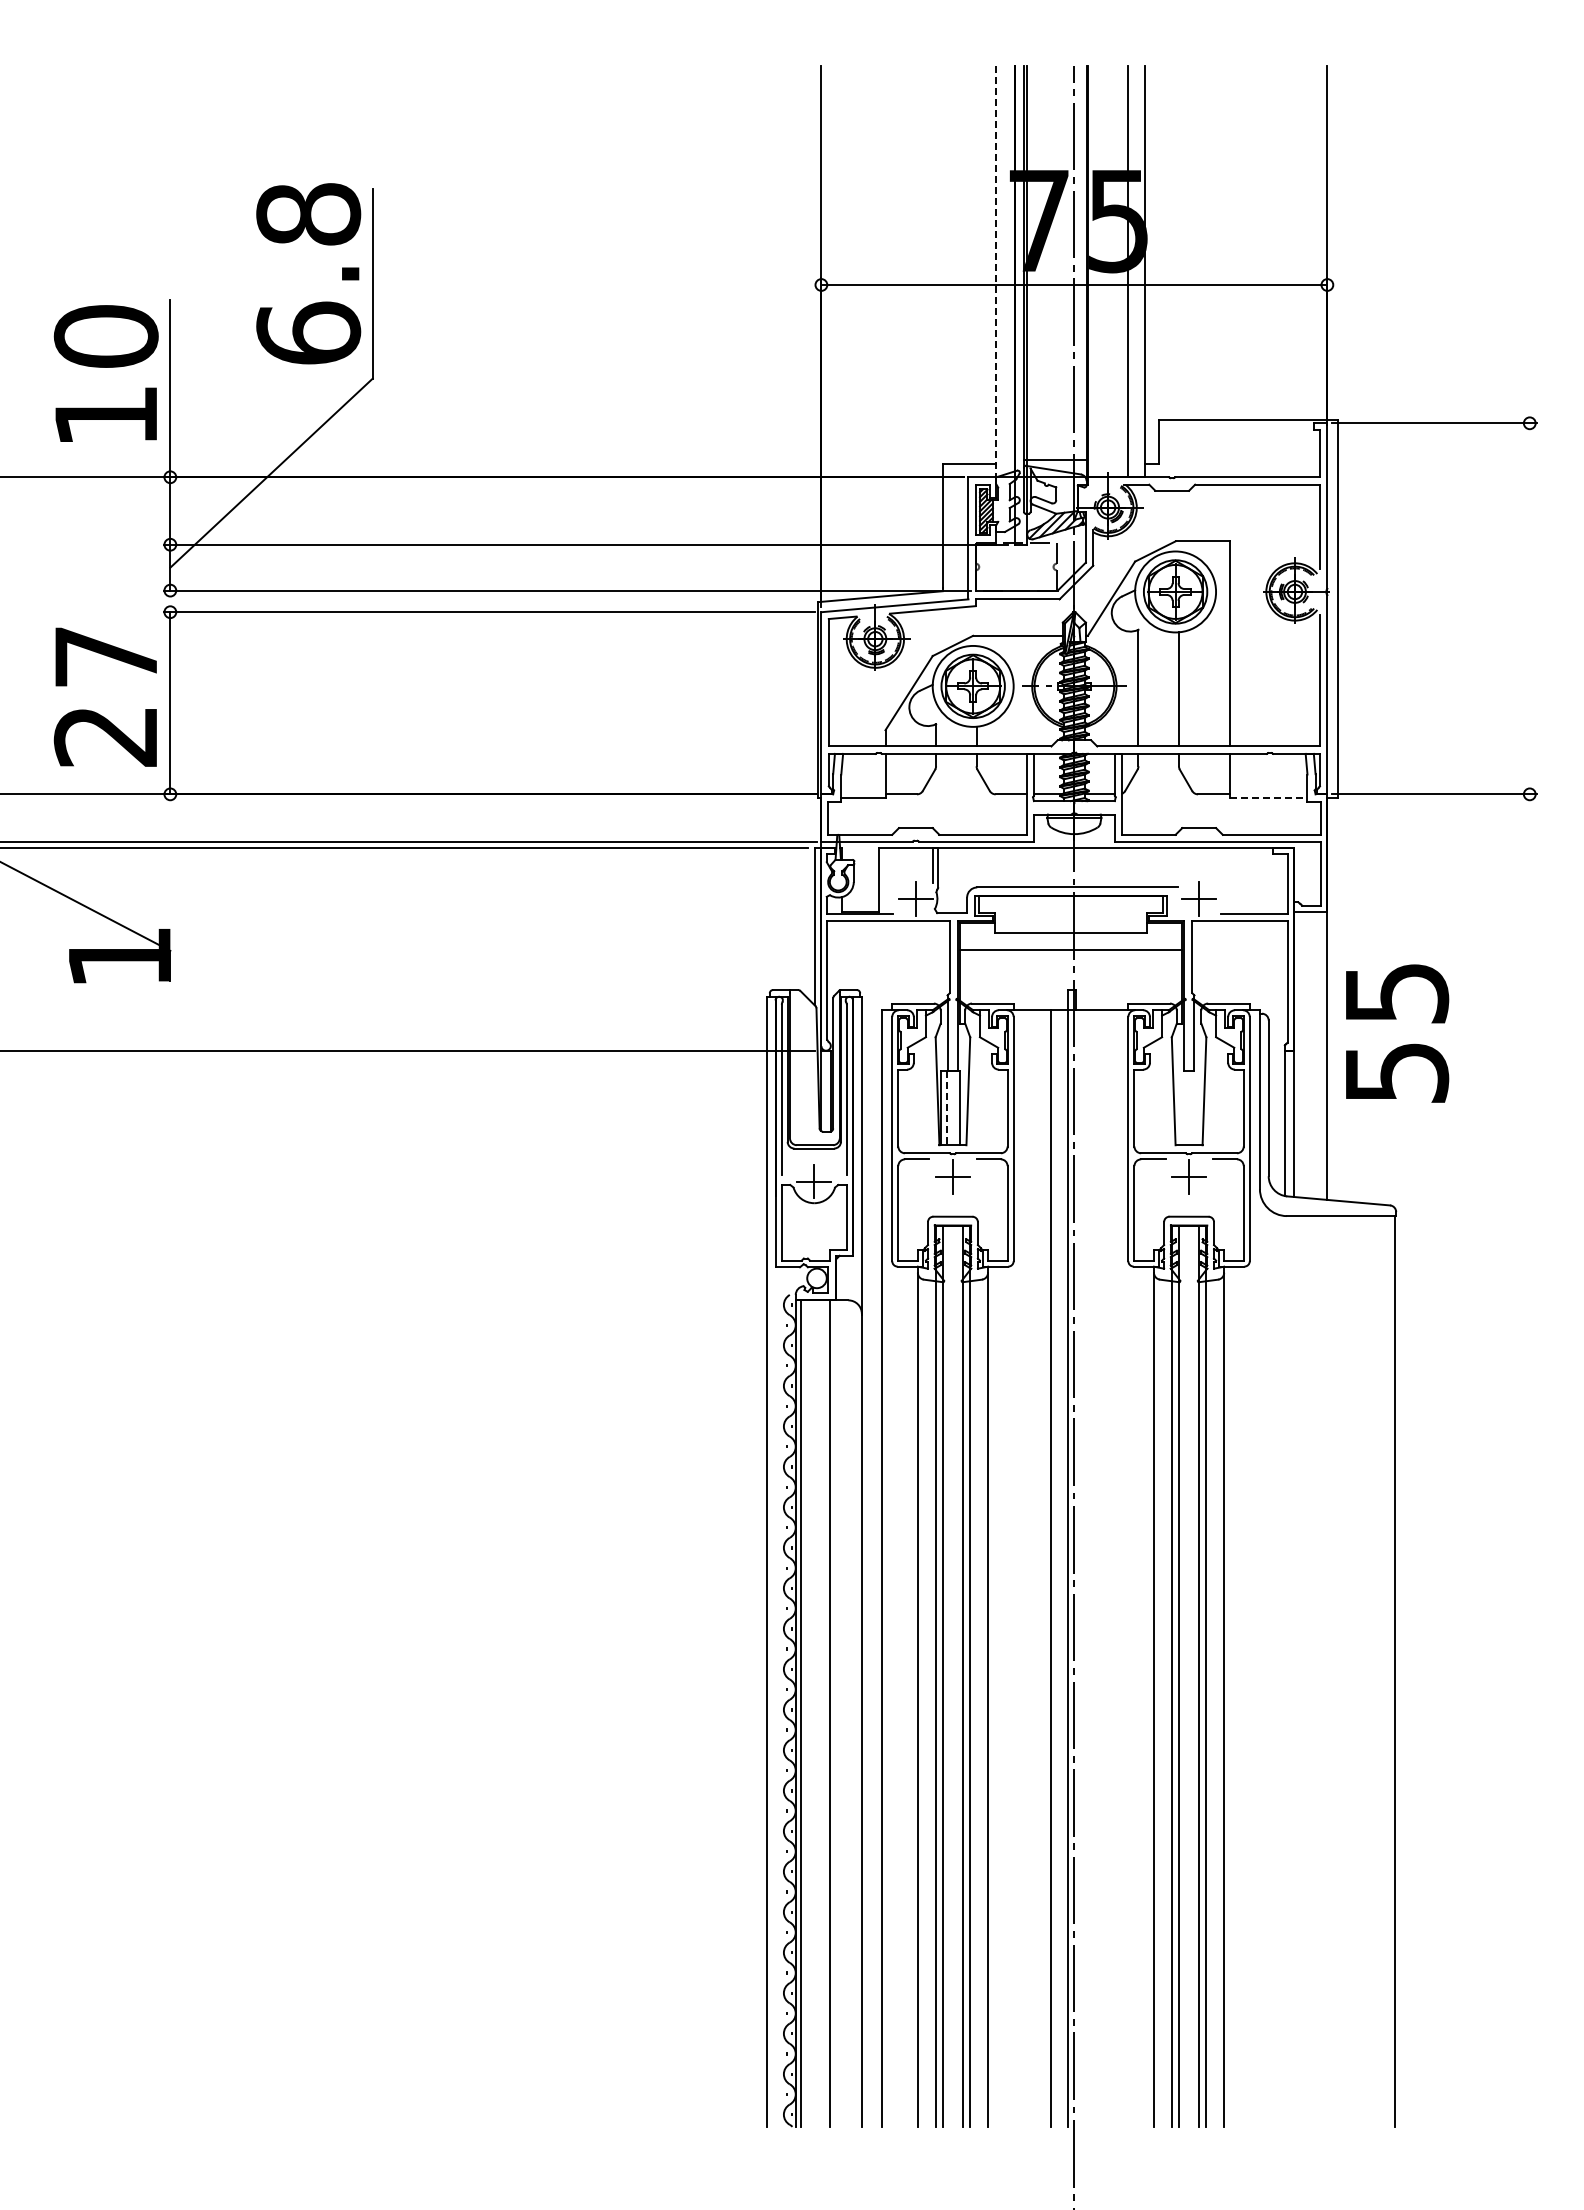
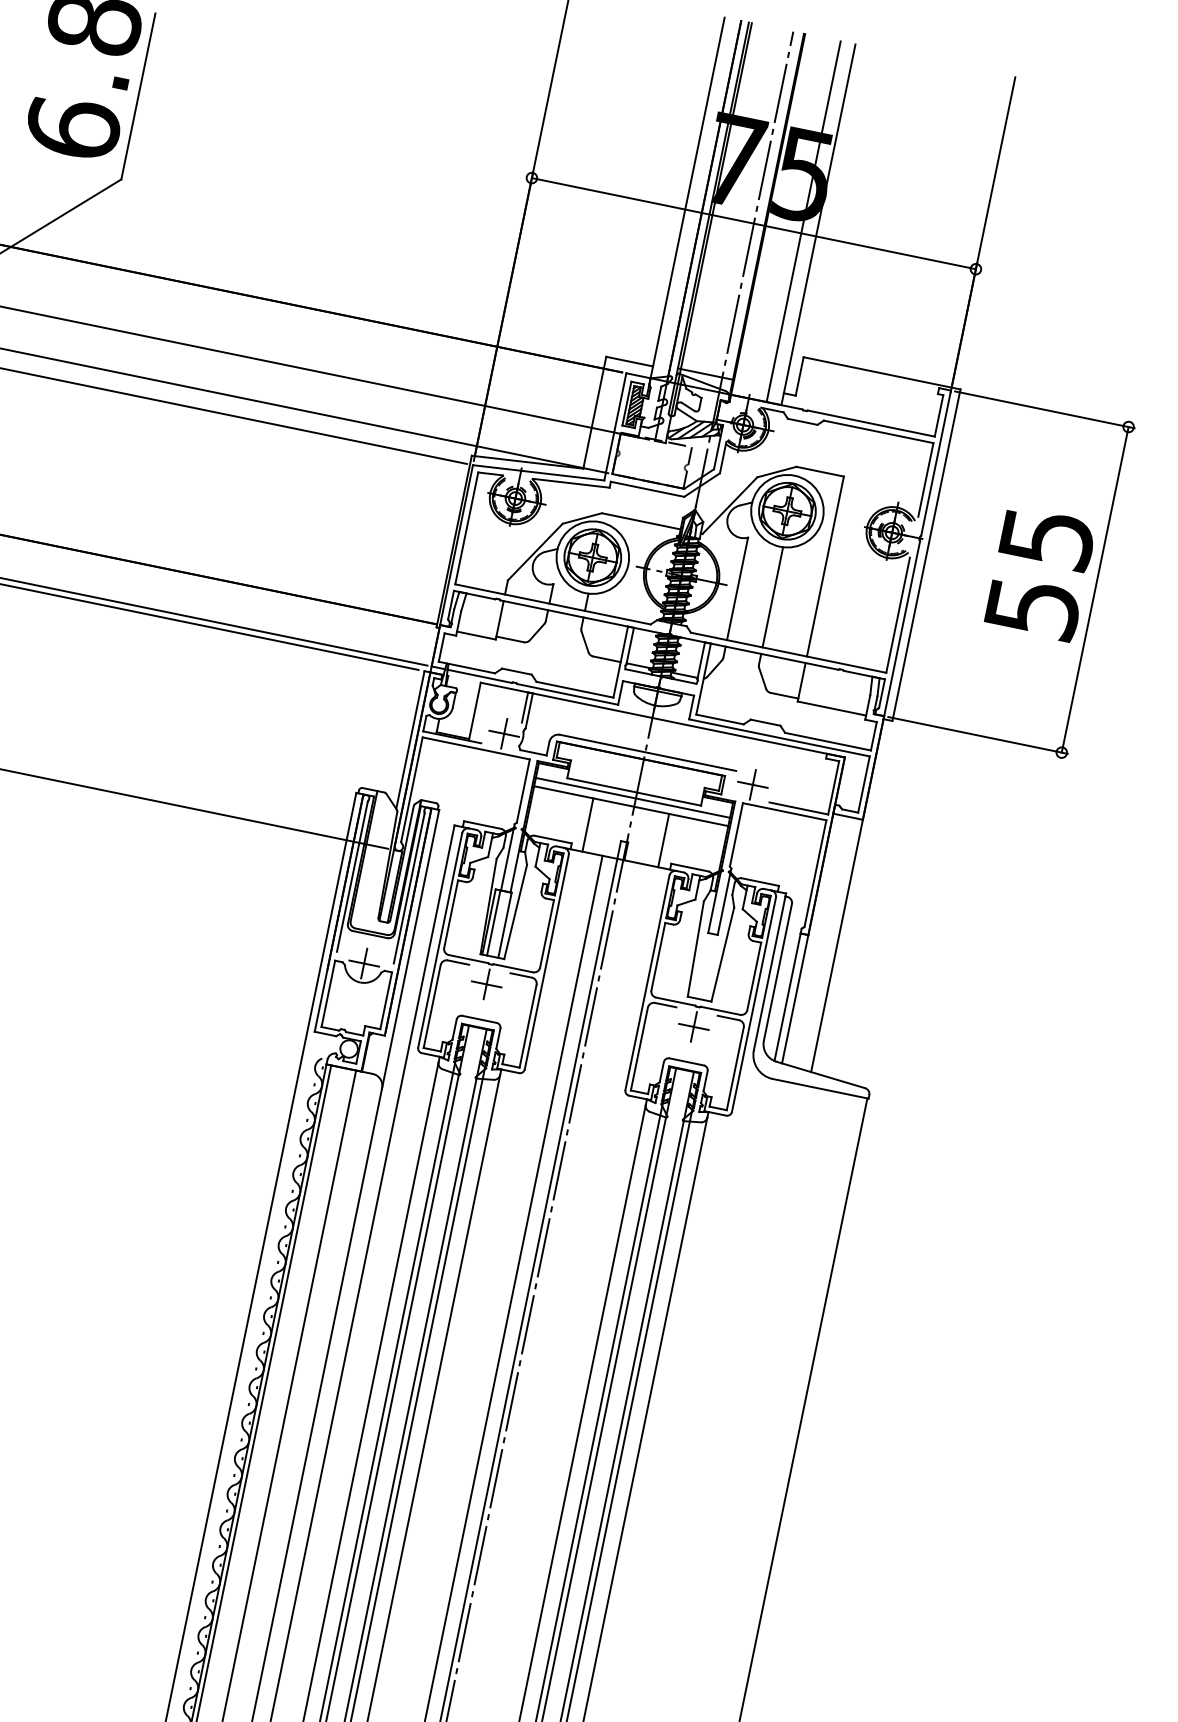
line: (996, 271) -> (688, 197), dashed -> solid
line: (1529, 608) -> (1095, 589), added
line: (1268, 797) -> (831, 708), dashed -> solid
line: (1070, 940) -> (632, 798), added
line: (1027, 979) -> (587, 824), added
line: (1114, 979) -> (664, 840), added
text: (1397, 1033) -> (1040, 573), moved
line: (946, 1108) -> (493, 923), dashed -> solid

